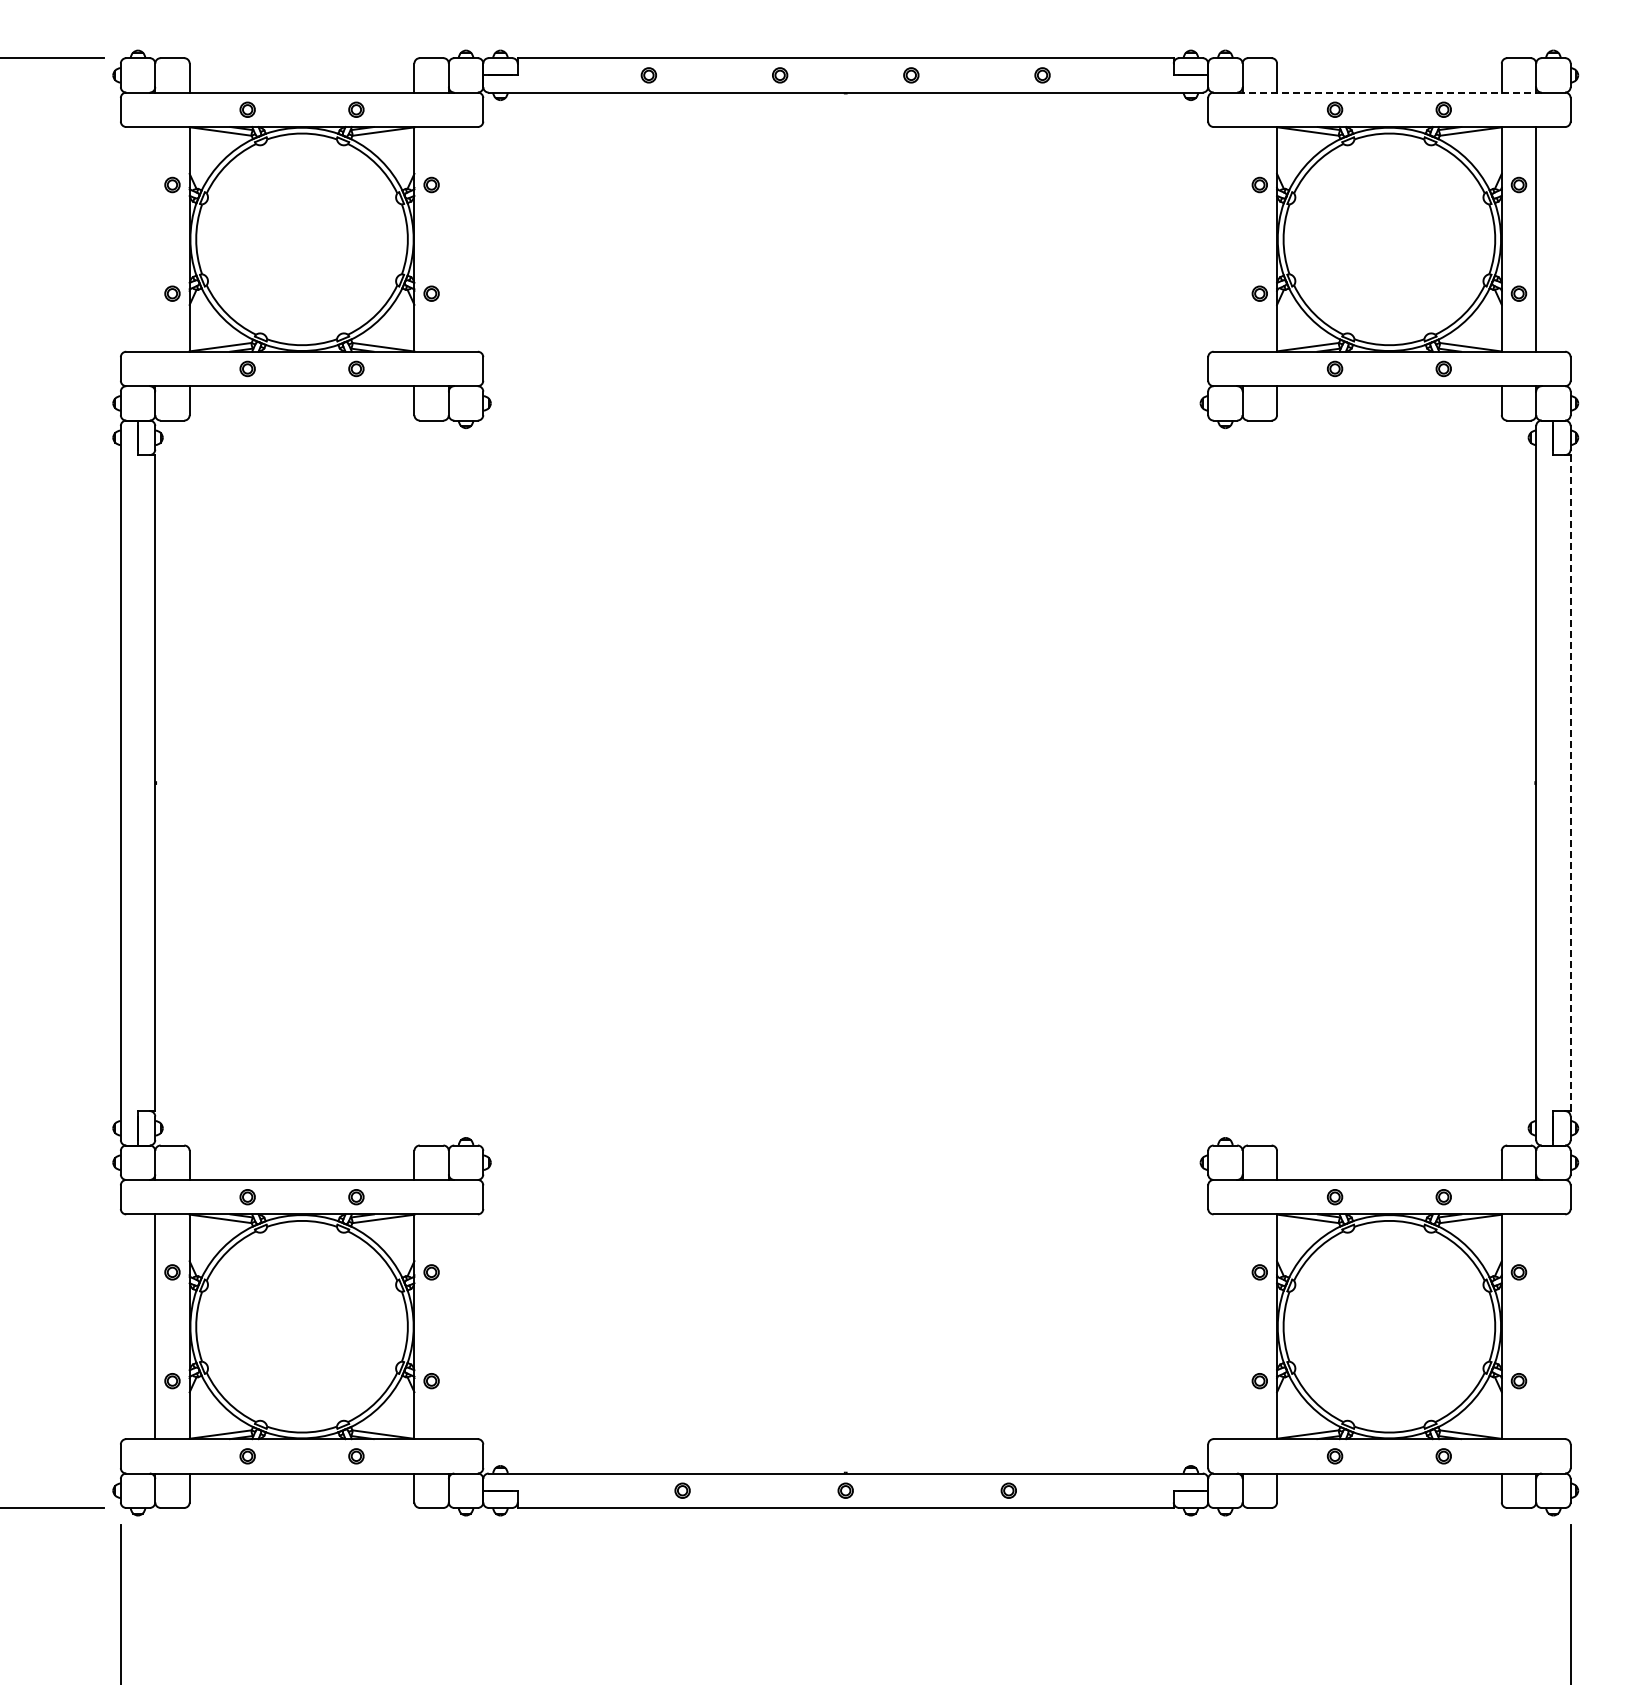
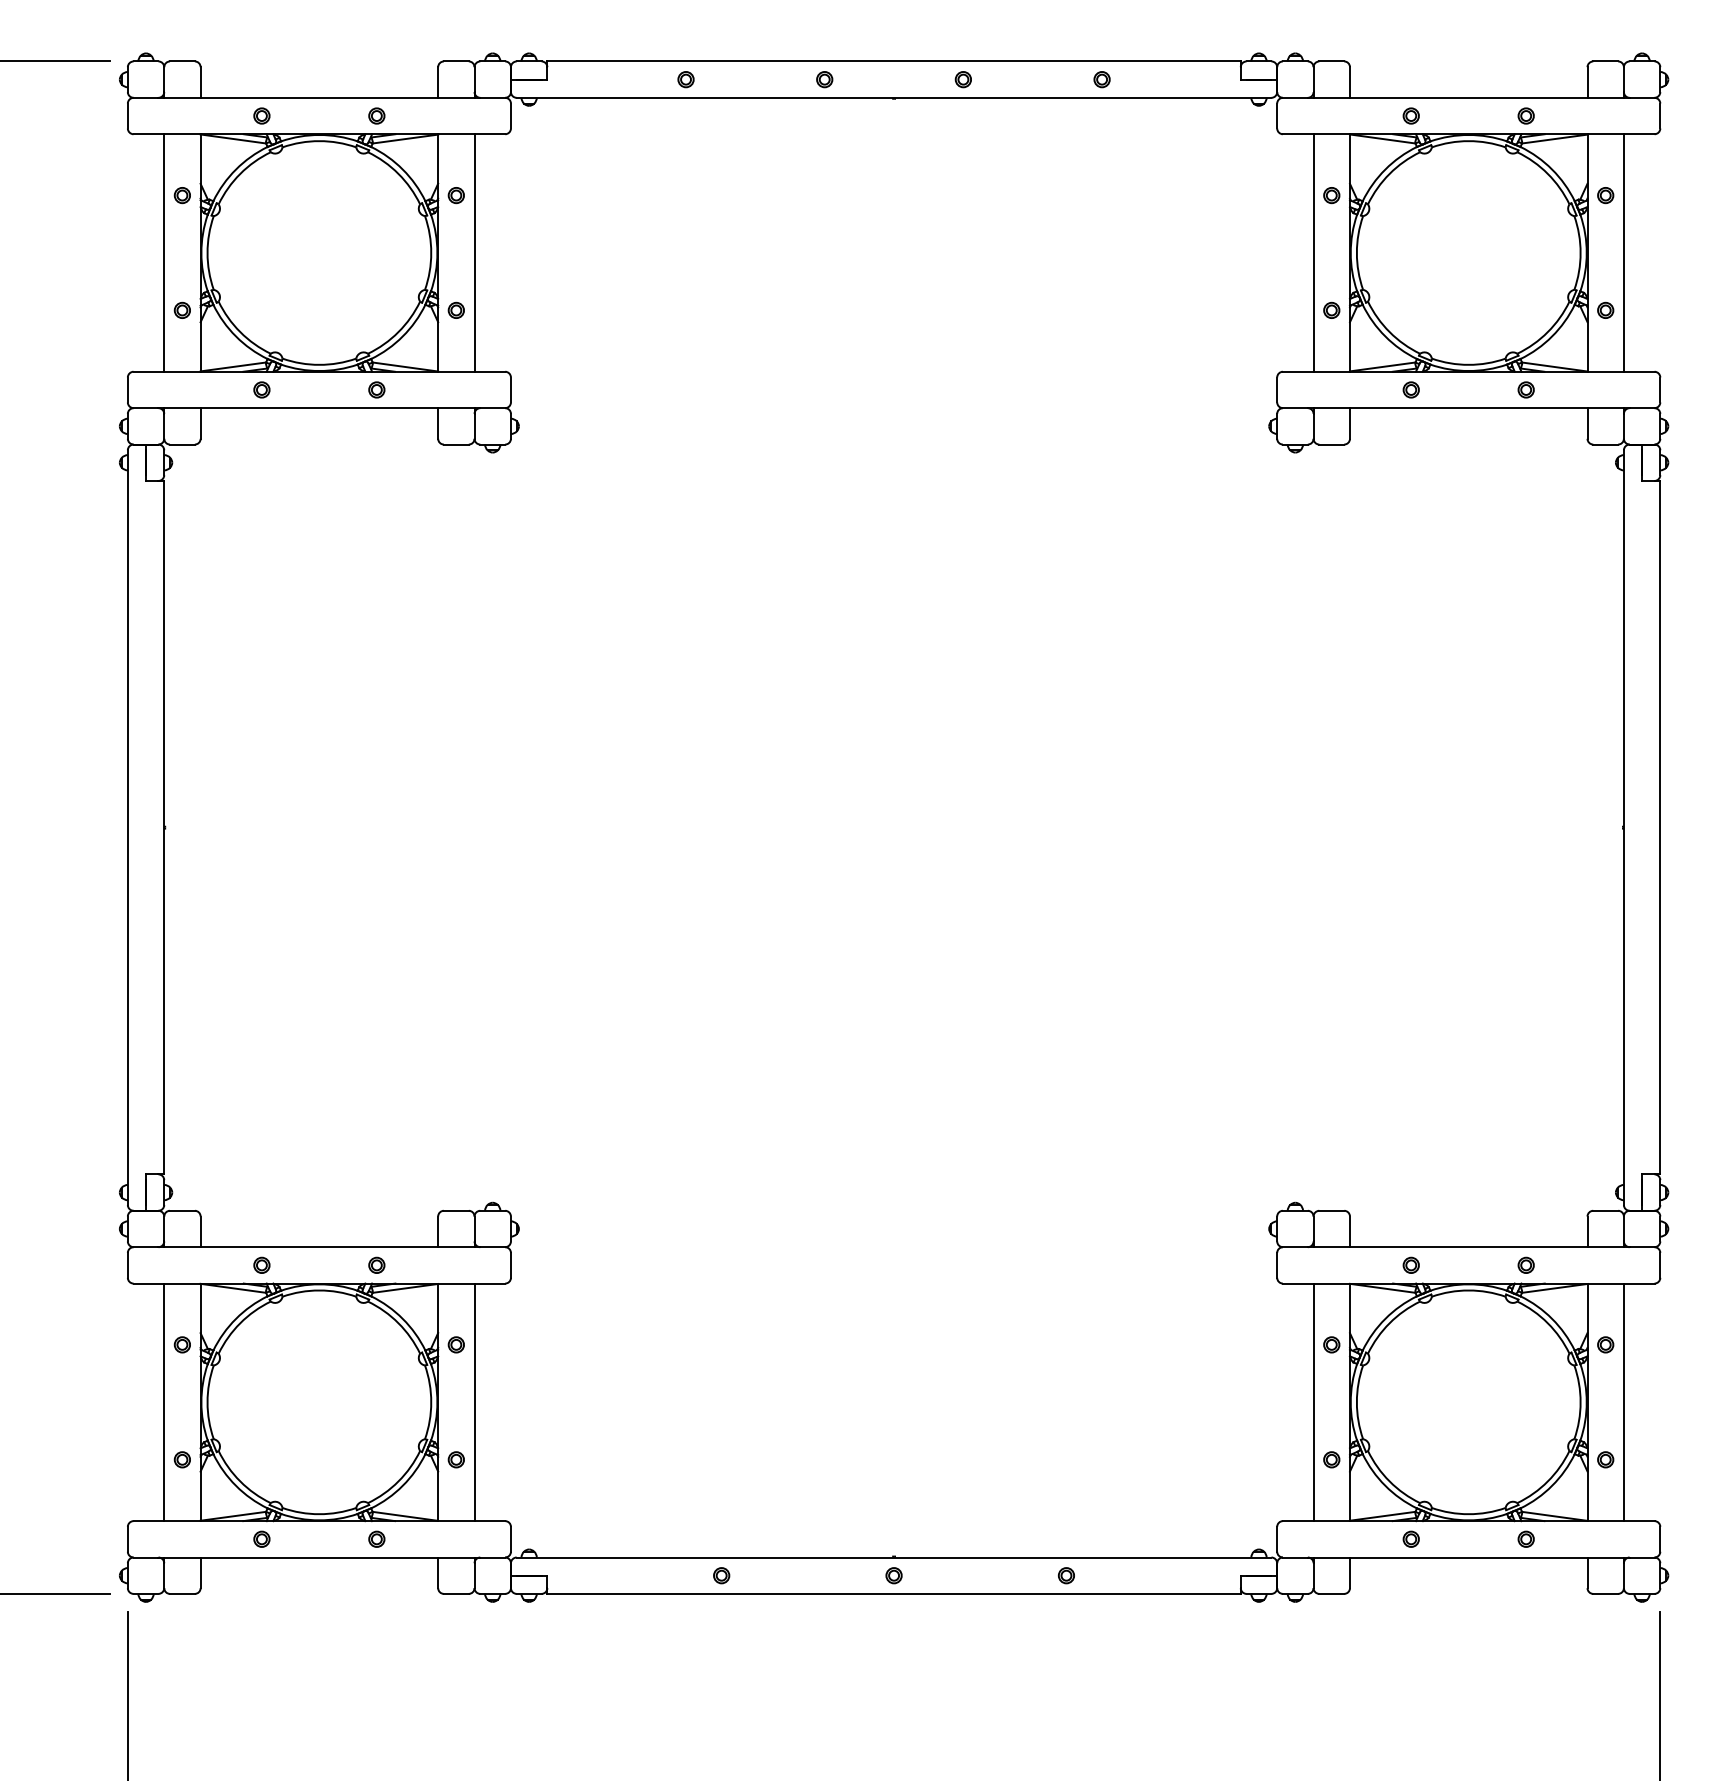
line: (1388, 92) -> (1467, 97), dashed -> solid
line: (155, 239) -> (164, 253), added
line: (448, 239) -> (474, 253), added
line: (1242, 239) -> (1313, 253), added
line: (1570, 782) -> (1660, 827), dashed -> solid
line: (448, 1326) -> (474, 1402), added
line: (1242, 1326) -> (1313, 1402), added
line: (1536, 1326) -> (1624, 1402), added

